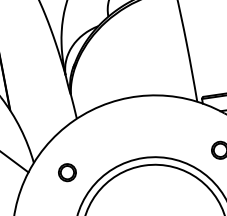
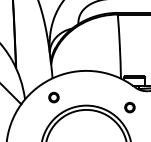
part: (66, 172) -> (53, 97), moved

